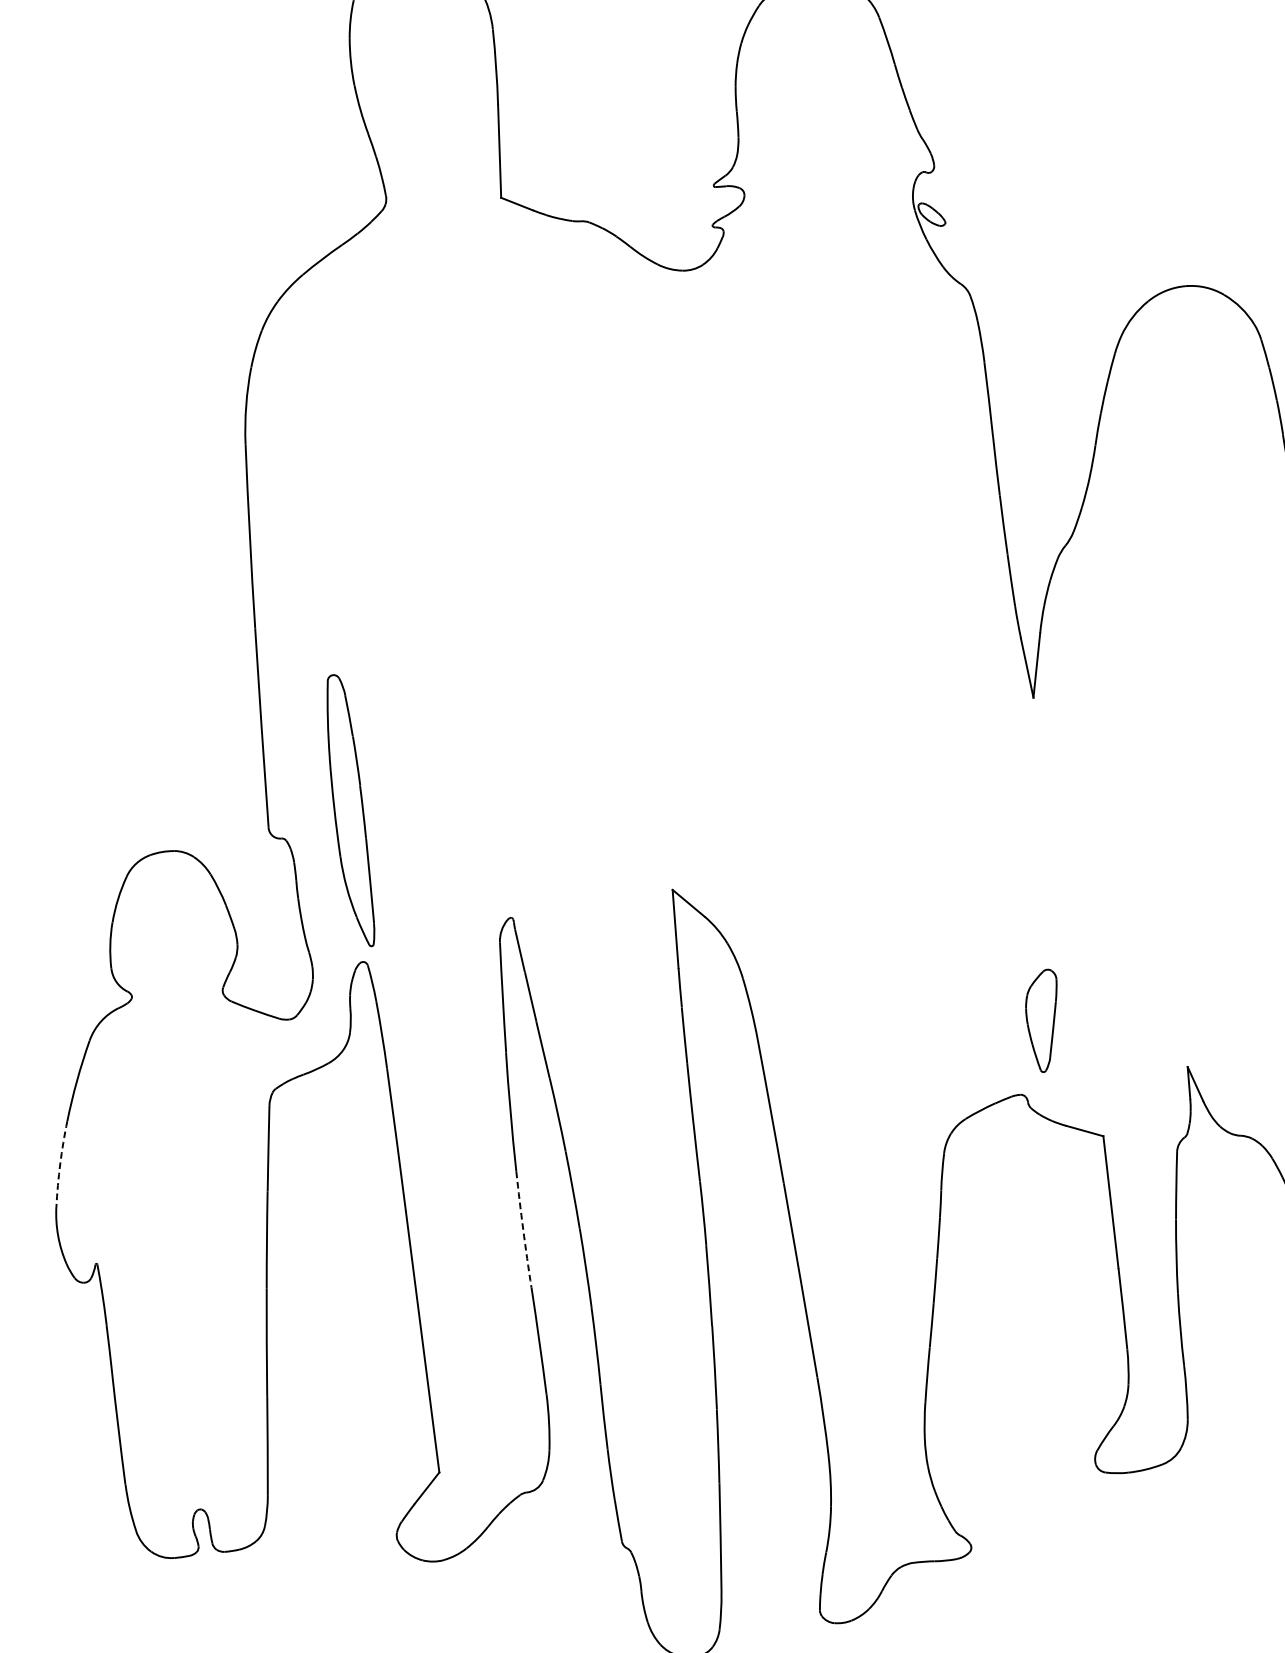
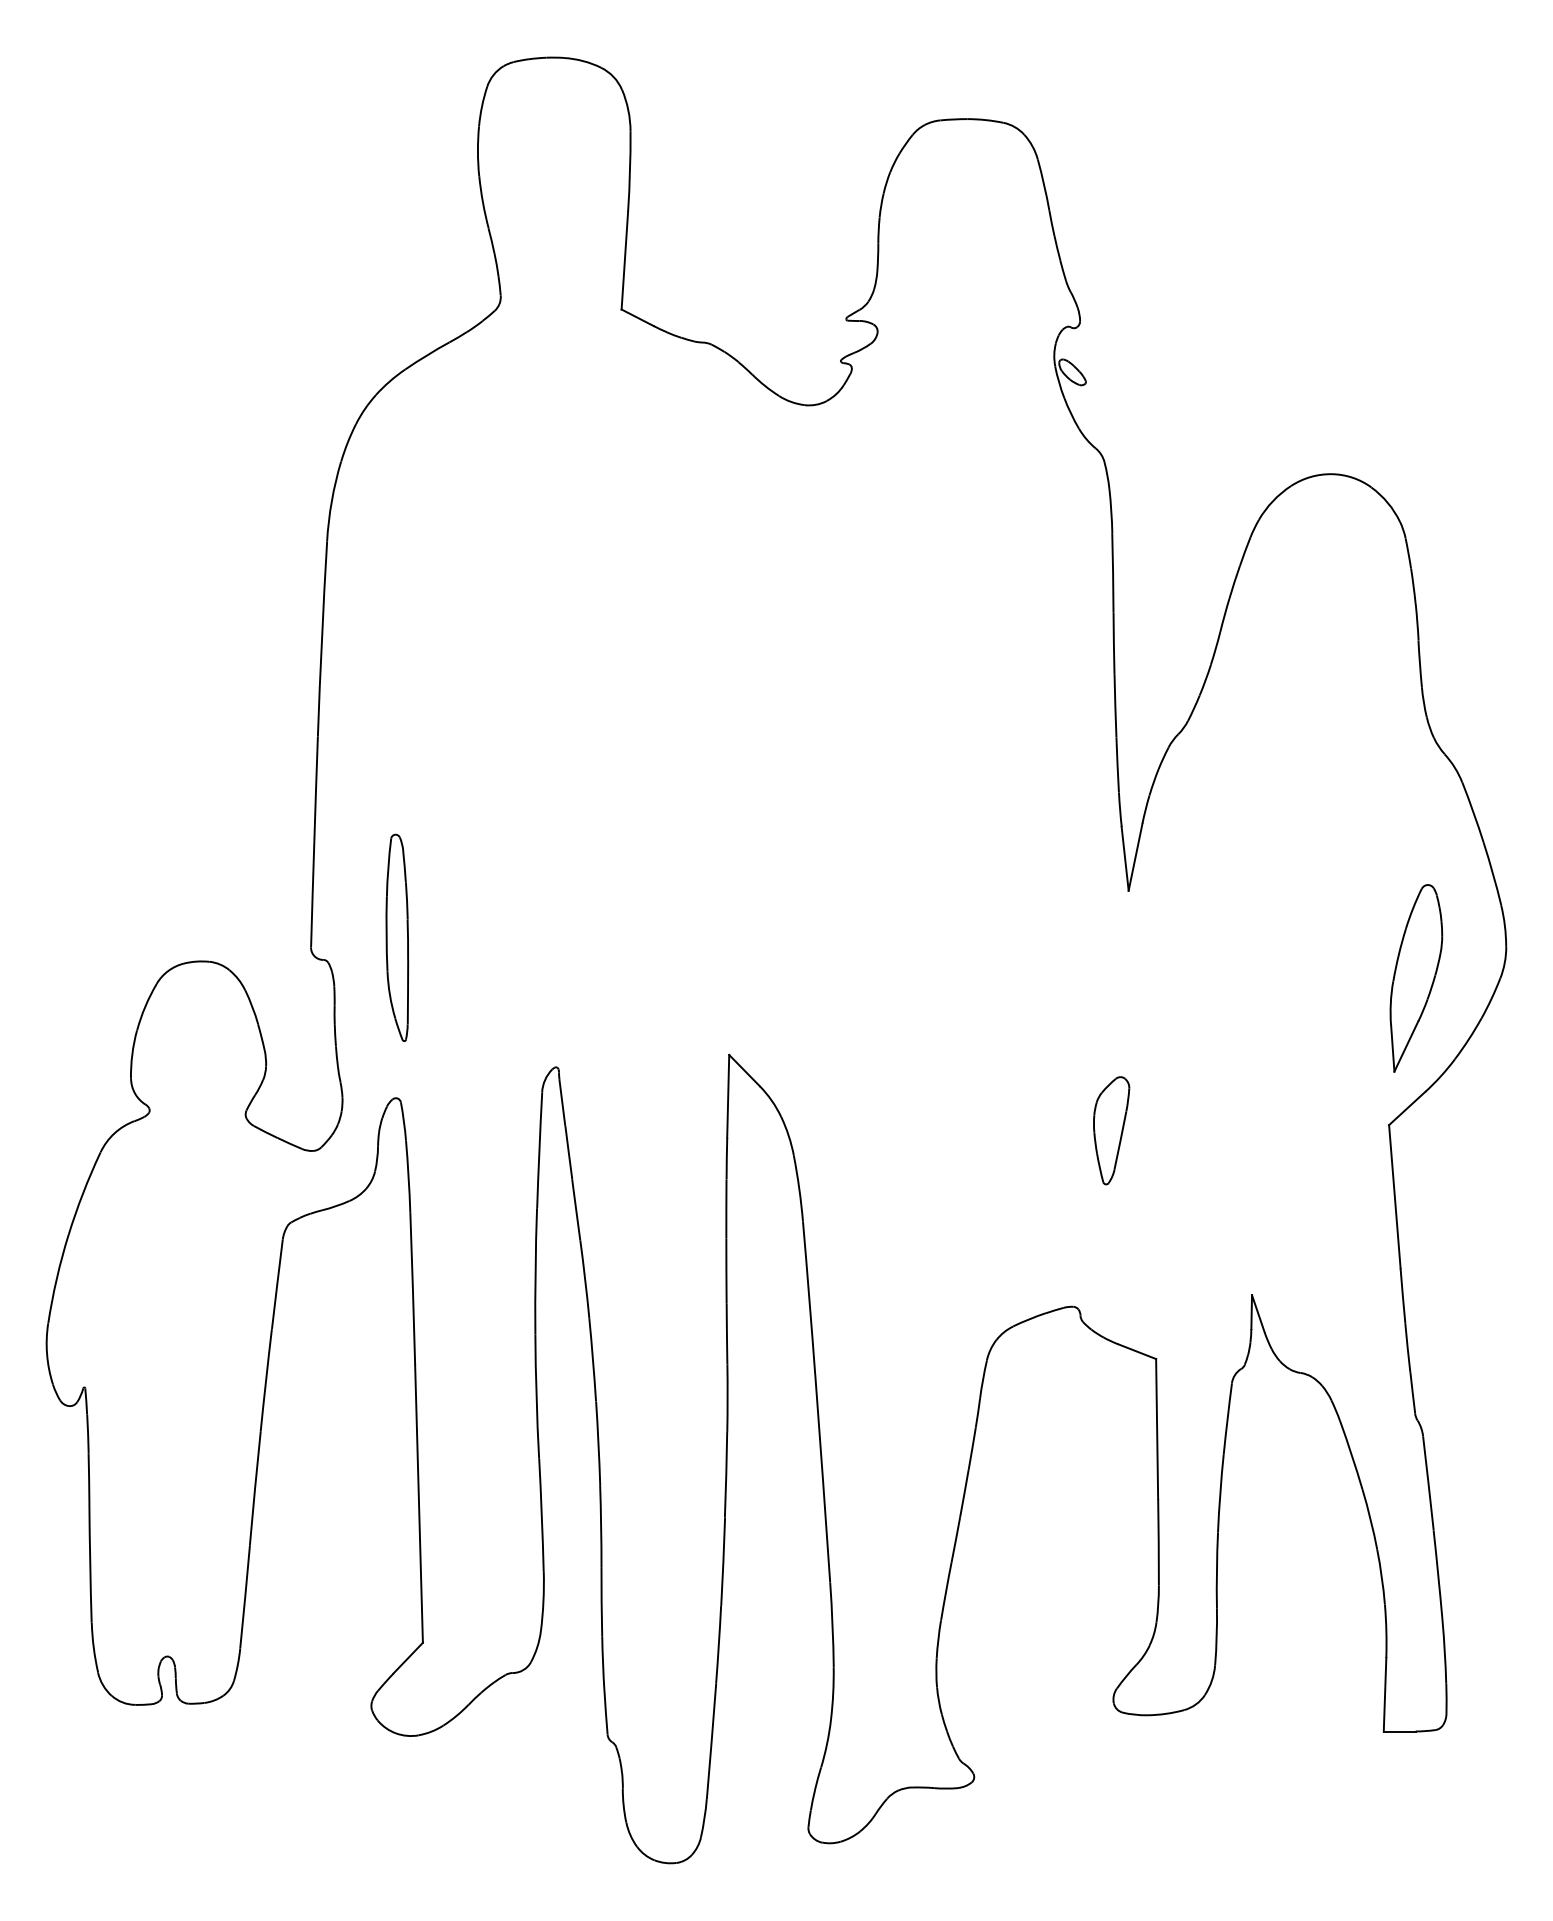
part: (349, 810) -> (397, 937), size x0.71
part: (1043, 1020) -> (1111, 1130), moved
arc: (59, 1163) -> (56, 1278), dashed -> solid
arc: (523, 1229) -> (536, 1396), dashed -> solid

